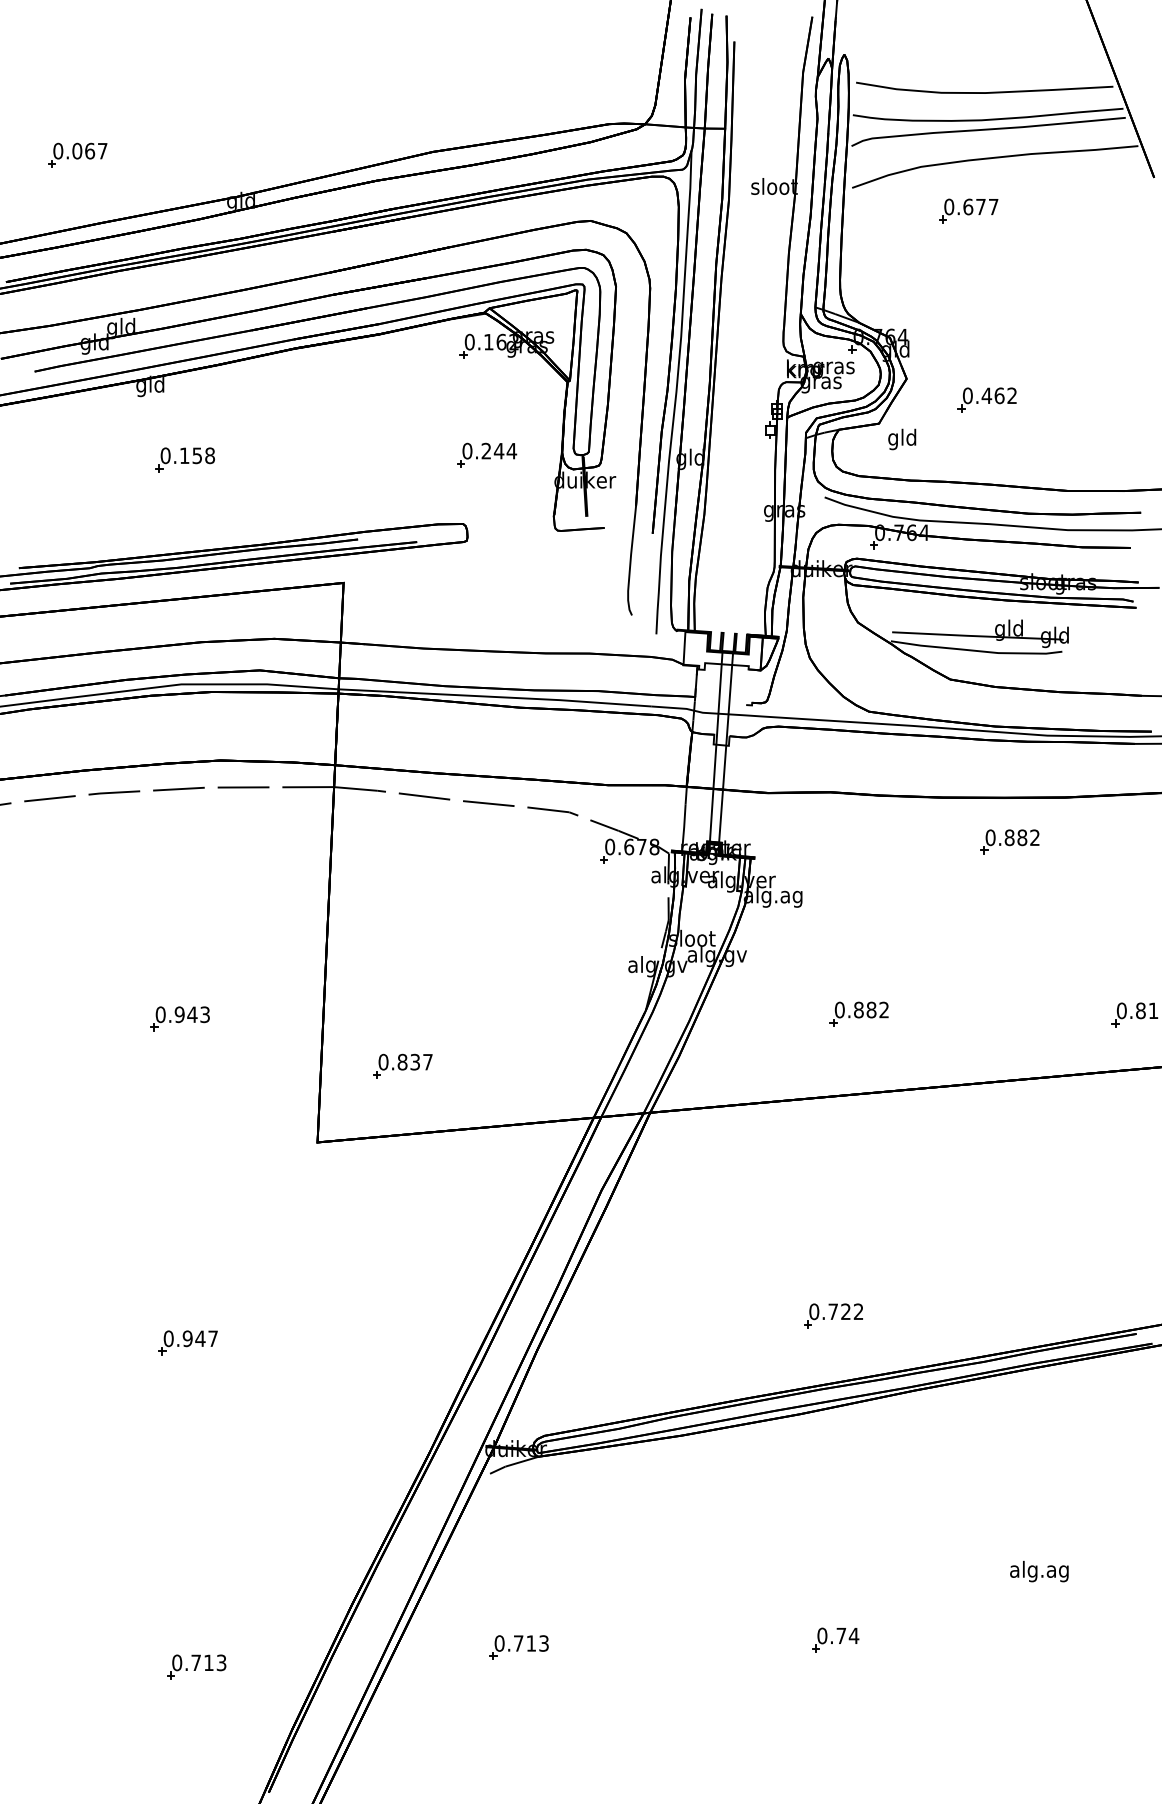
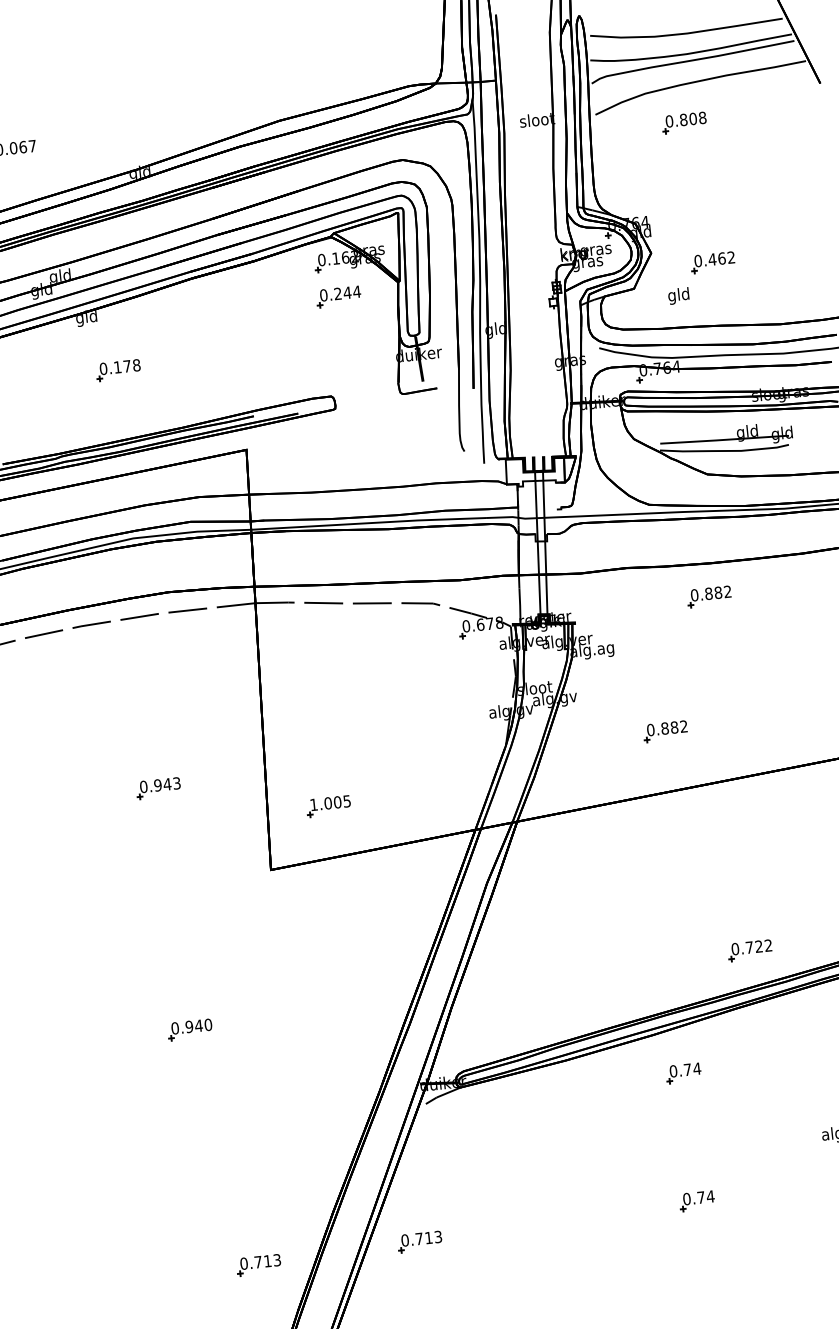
text: (980, 206) -> (692, 118), 0.677 -> 0.808
text: (902, 439) -> (678, 296), moved
part: (487, 454) -> (339, 296), moved
text: (196, 455) -> (126, 366), 0.158 -> 0.178
part: (1009, 841) -> (709, 596), moved
text: (405, 1061) -> (330, 802), 0.837 -> 1.005
part: (833, 1315) -> (750, 950), moved
text: (213, 1338) -> (208, 1024), 0.947 -> 0.940
part: (835, 1468) -> (683, 1072), added
part: (518, 1647) -> (419, 1241), moved
part: (196, 1666) -> (258, 1264), moved

